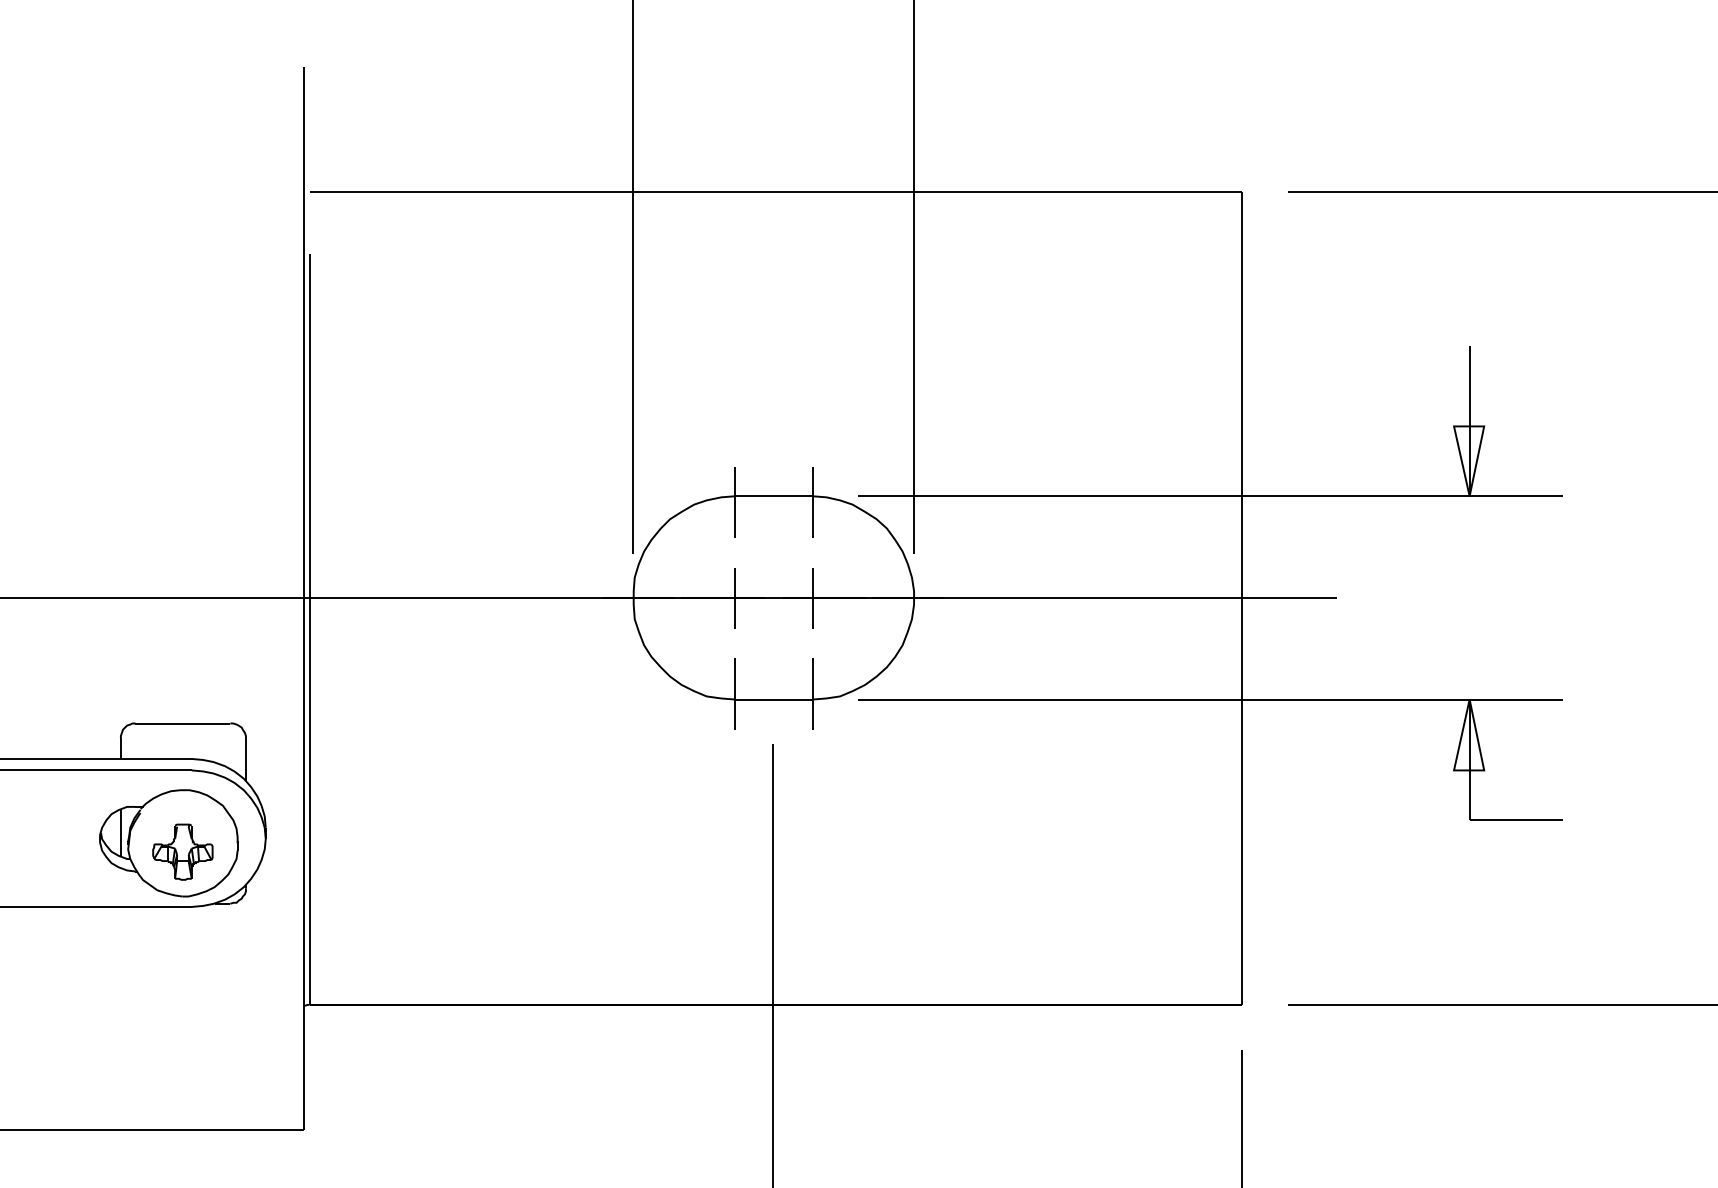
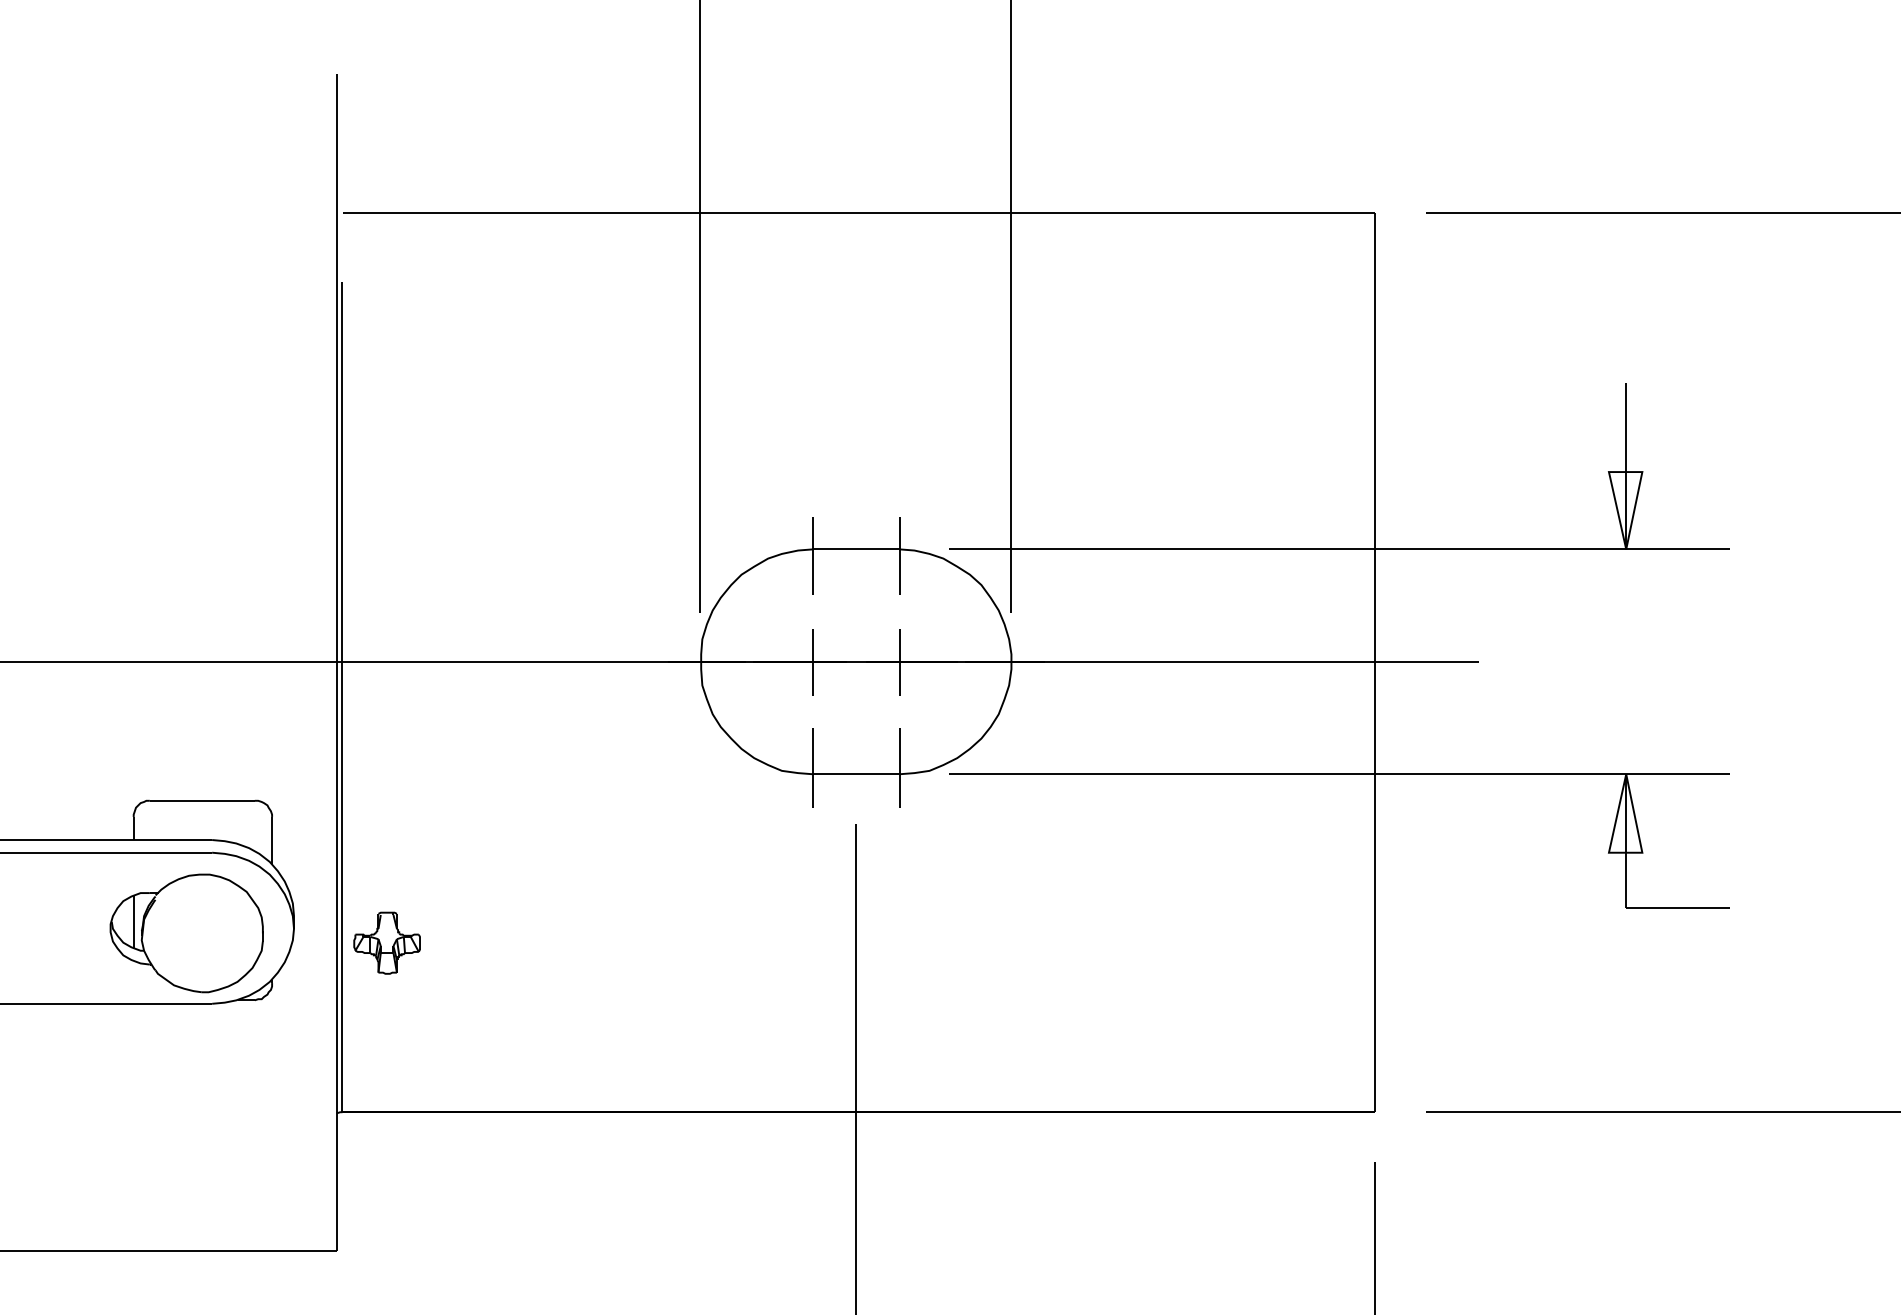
part: (182, 851) -> (386, 942), moved

